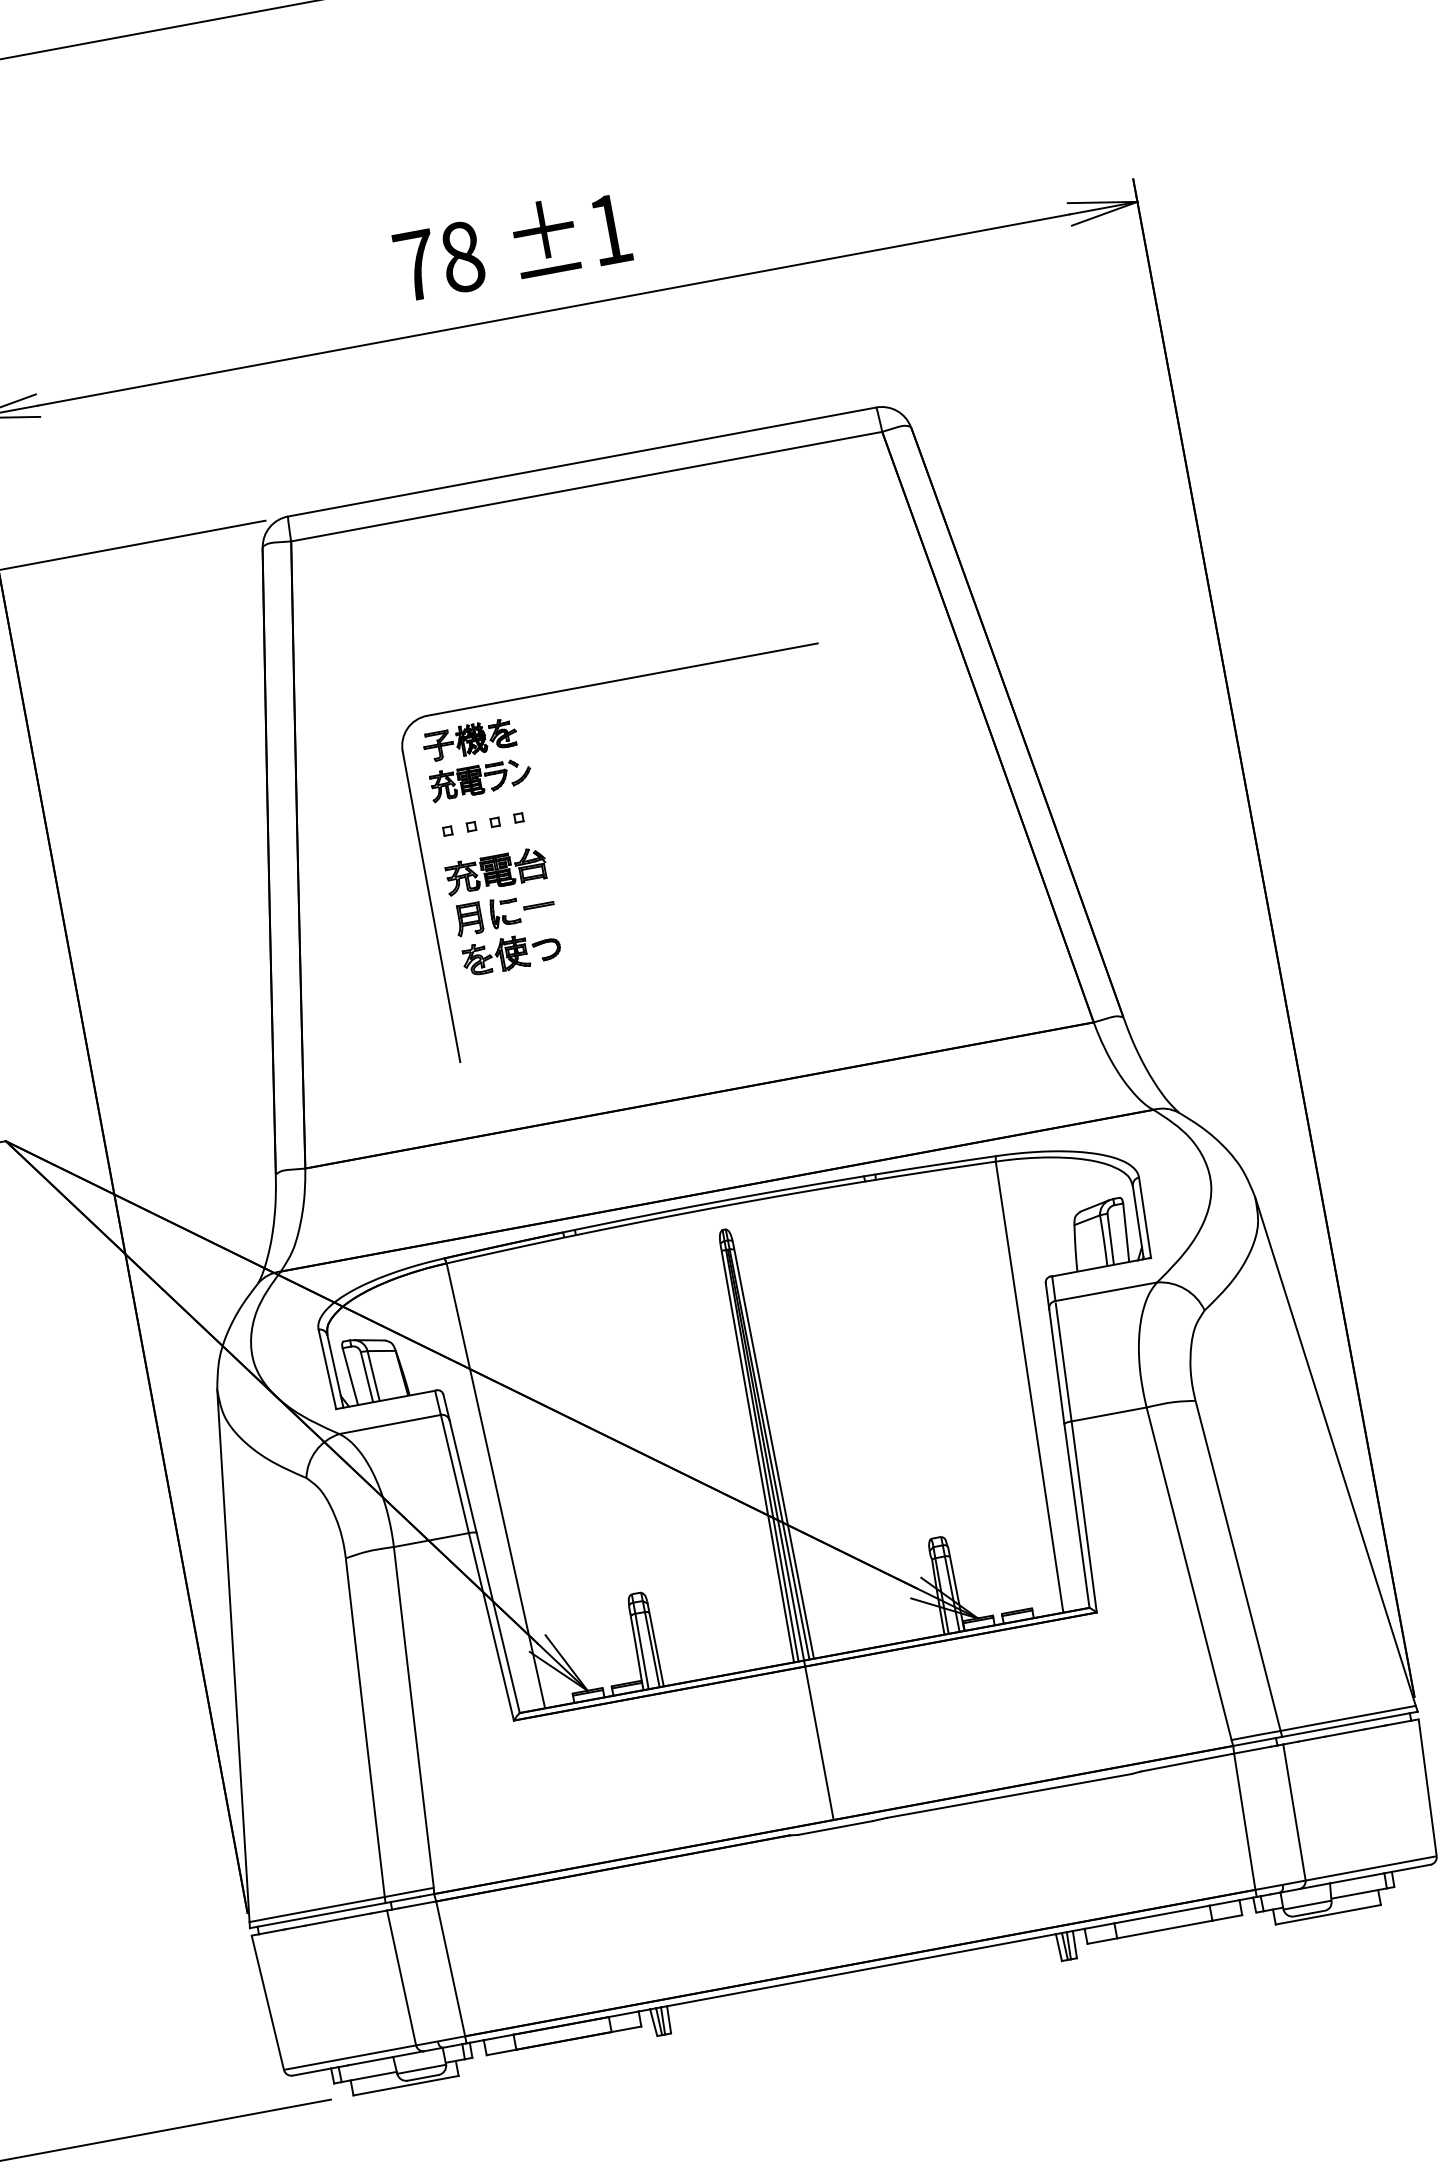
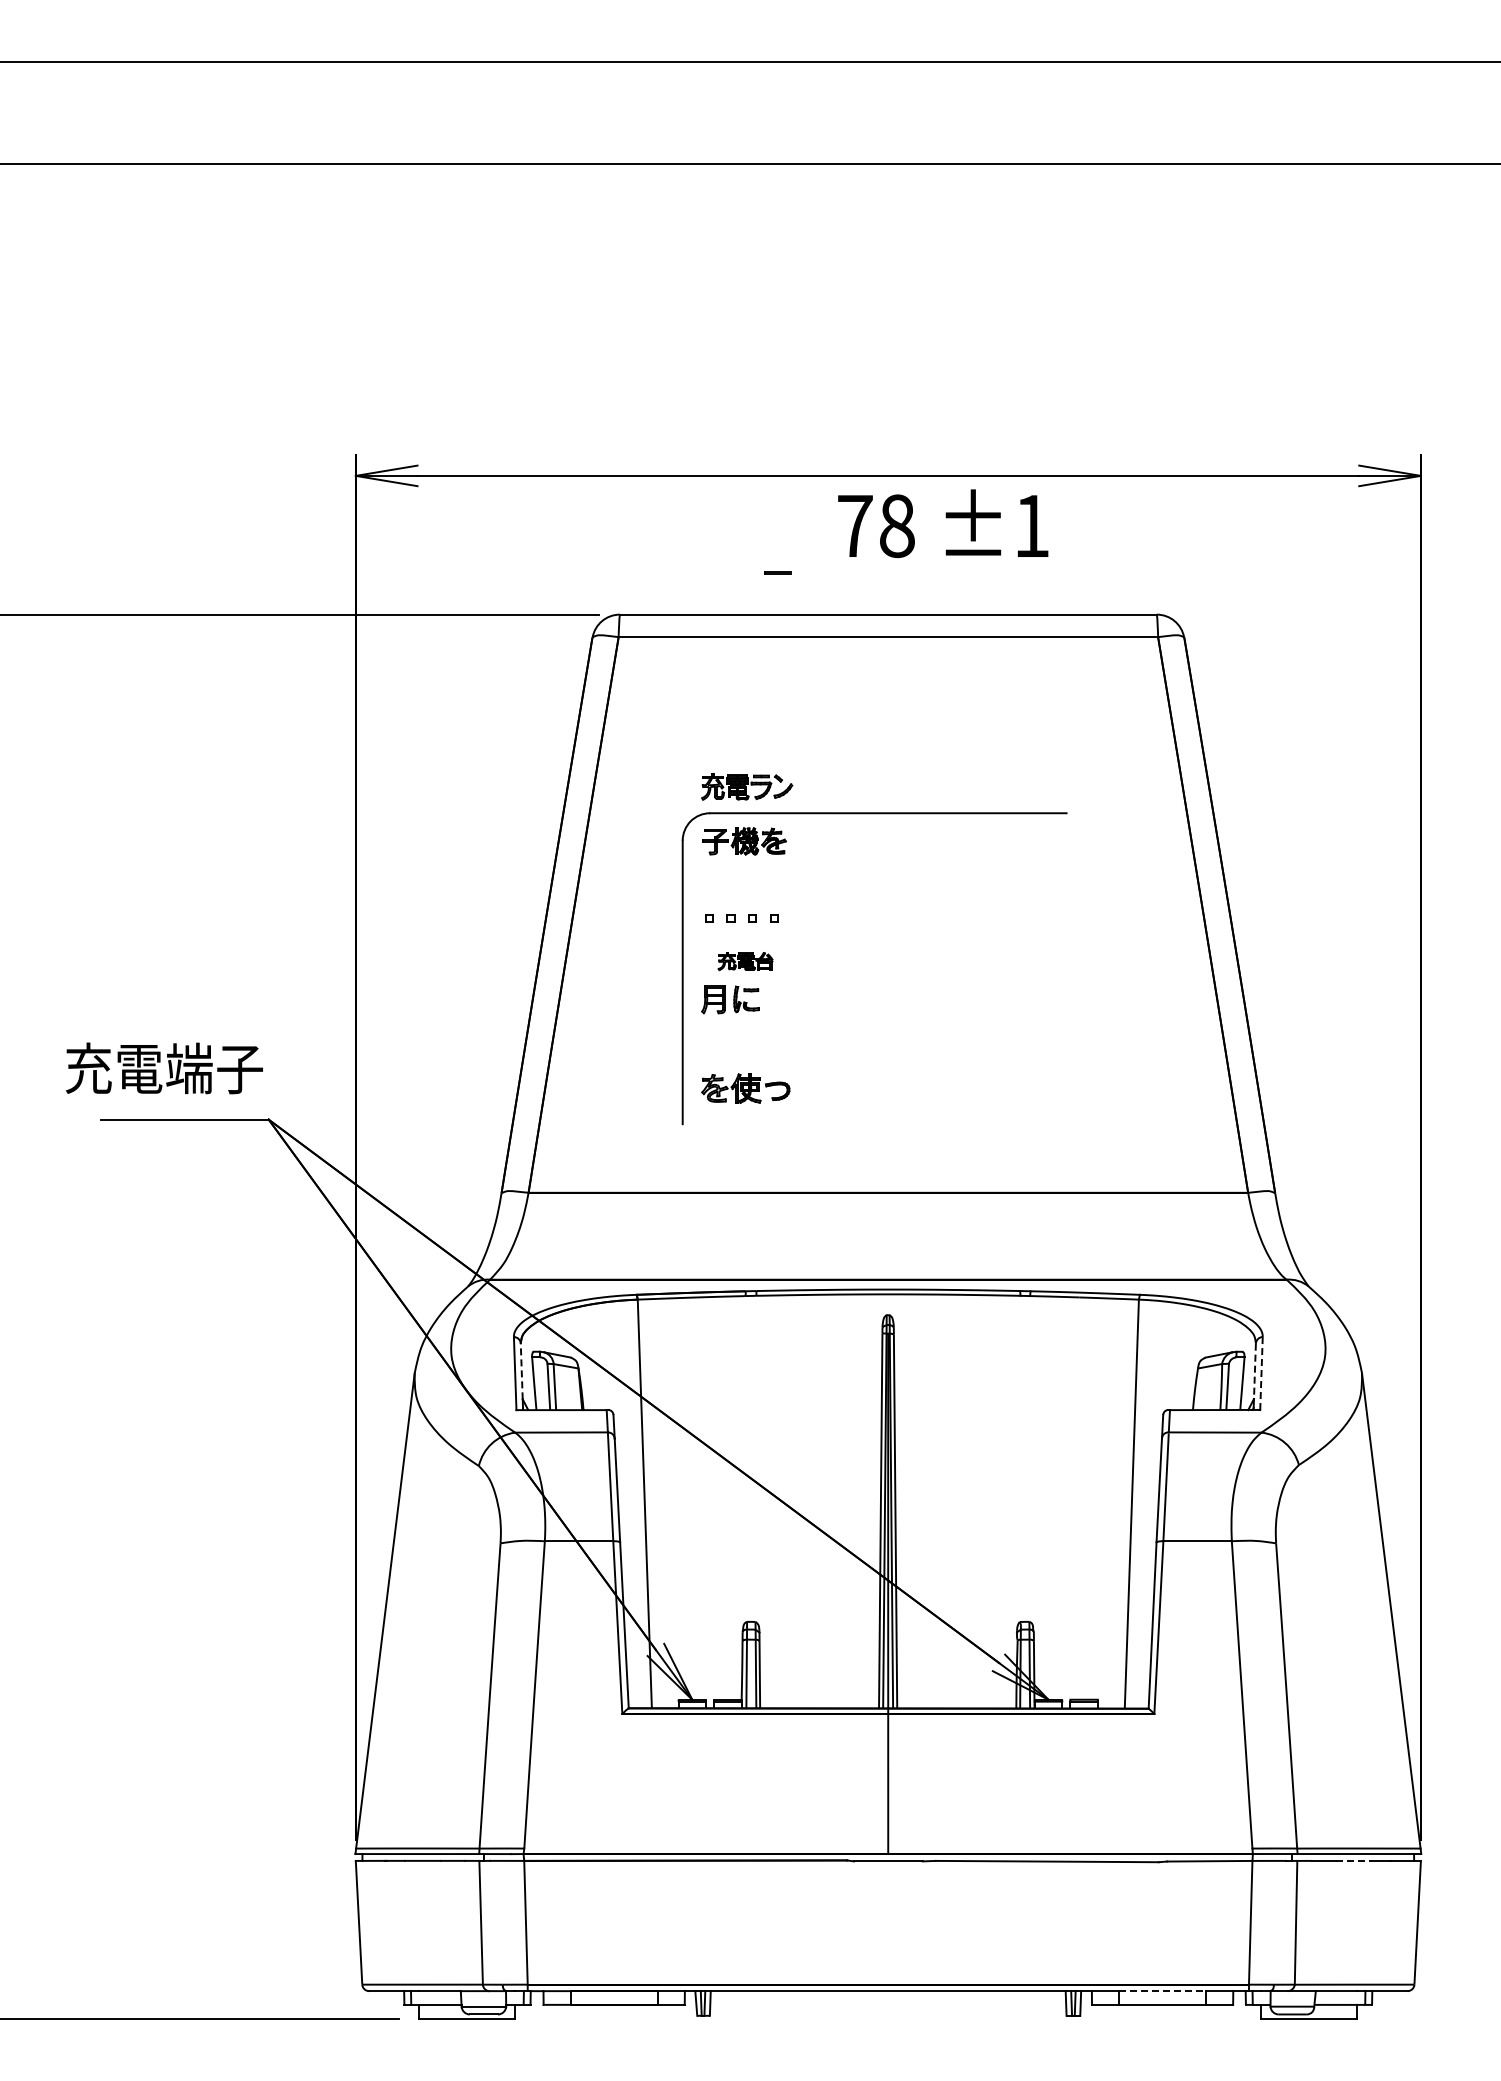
text: (512, 244) -> (943, 523), moved
part: (481, 778) -> (747, 786), moved
part: (496, 871) -> (745, 961), size x0.6
line: (538, 905) -> (777, 572), moved
part: (511, 953) -> (745, 1088), moved
line: (1136, 1216) -> (1254, 1371), solid -> dashed
line: (1145, 1217) -> (1261, 1373), solid -> dashed
line: (333, 1365) -> (521, 1371), solid -> dashed
line: (1344, 1732) -> (1353, 1860), solid -> dashed
line: (1163, 1914) -> (1163, 1991), solid -> dashed

